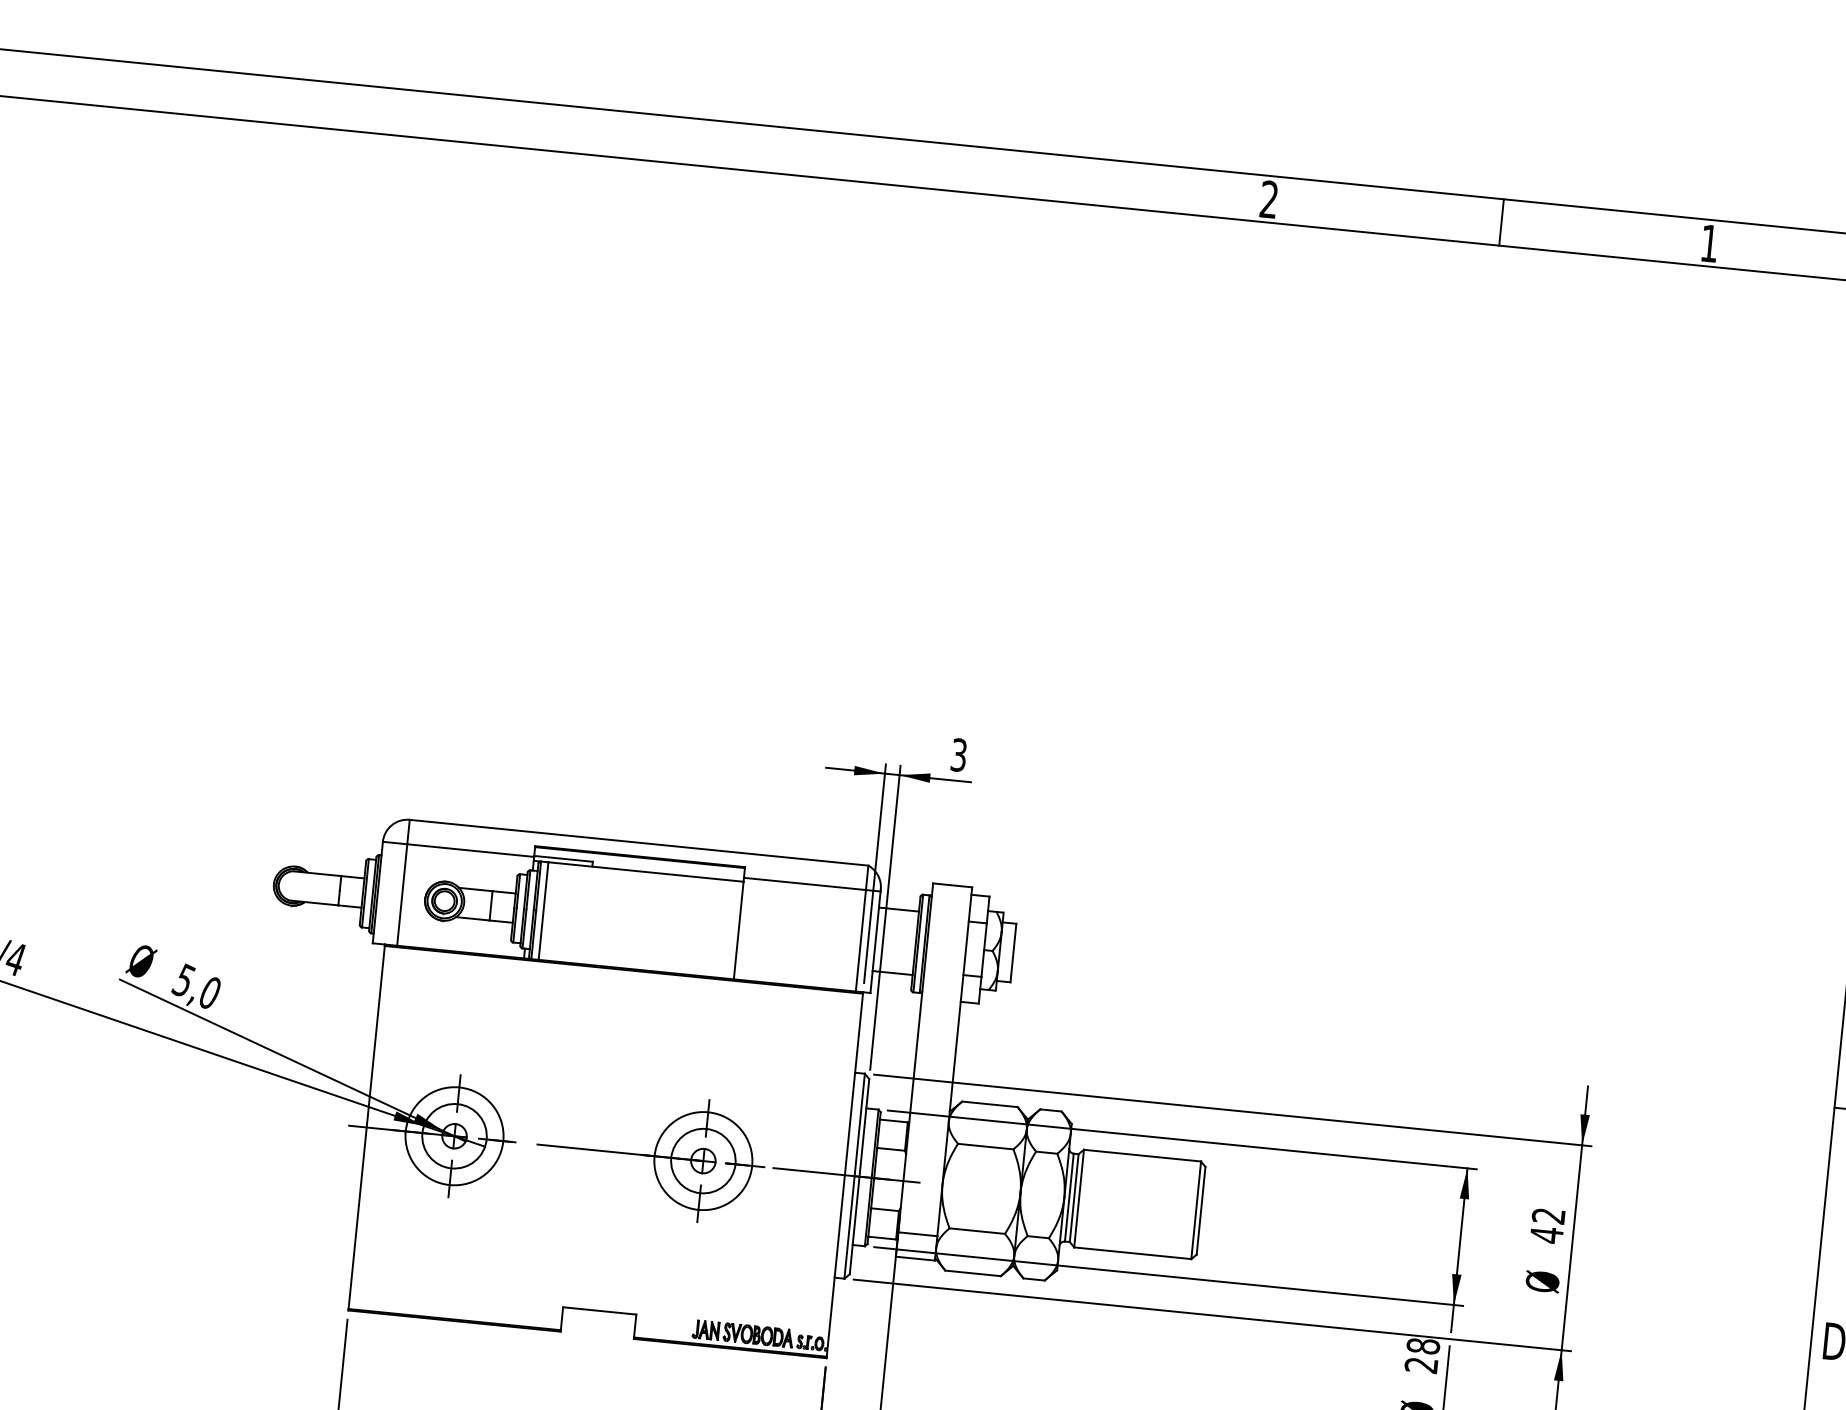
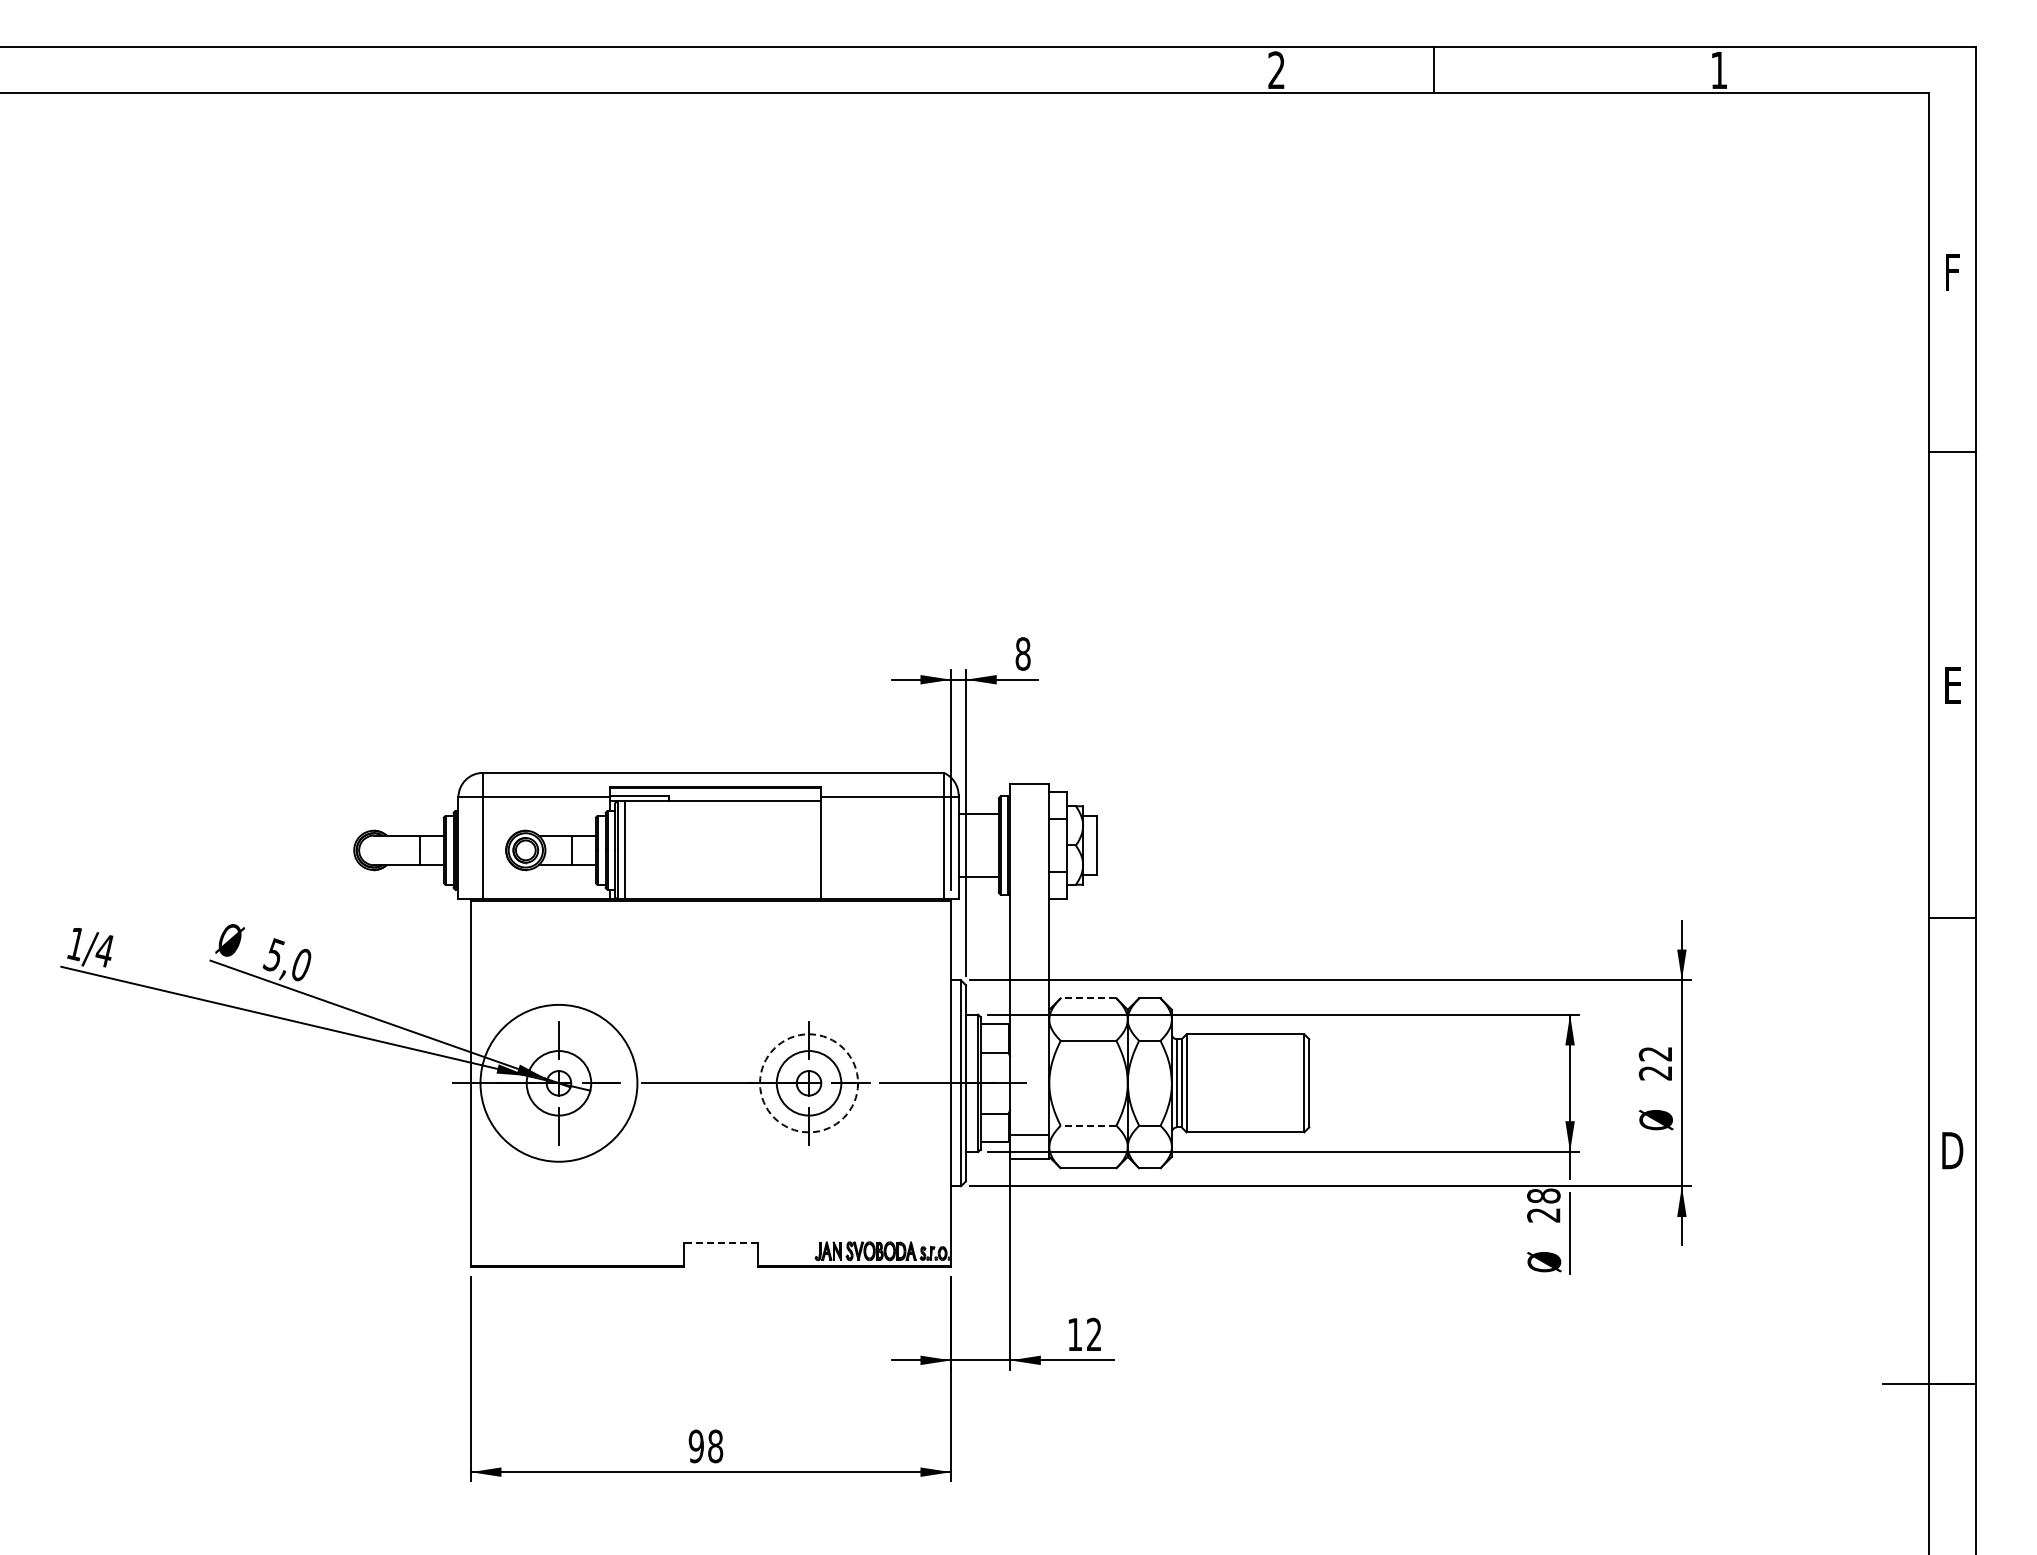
line: (1502, 221) -> (1434, 69), moved
text: (958, 754) -> (1022, 653), 3 -> 8
line: (989, 1104) -> (1088, 998), solid -> dashed
circle: (454, 1136) -> (558, 1083), size x1.6
circle: (703, 1161) -> (809, 1083), solid -> dashed
line: (977, 1230) -> (1088, 1125), solid -> dashed
text: (1545, 1235) -> (1654, 1073), 42 -> 22
line: (599, 1310) -> (720, 1242), solid -> dashed

